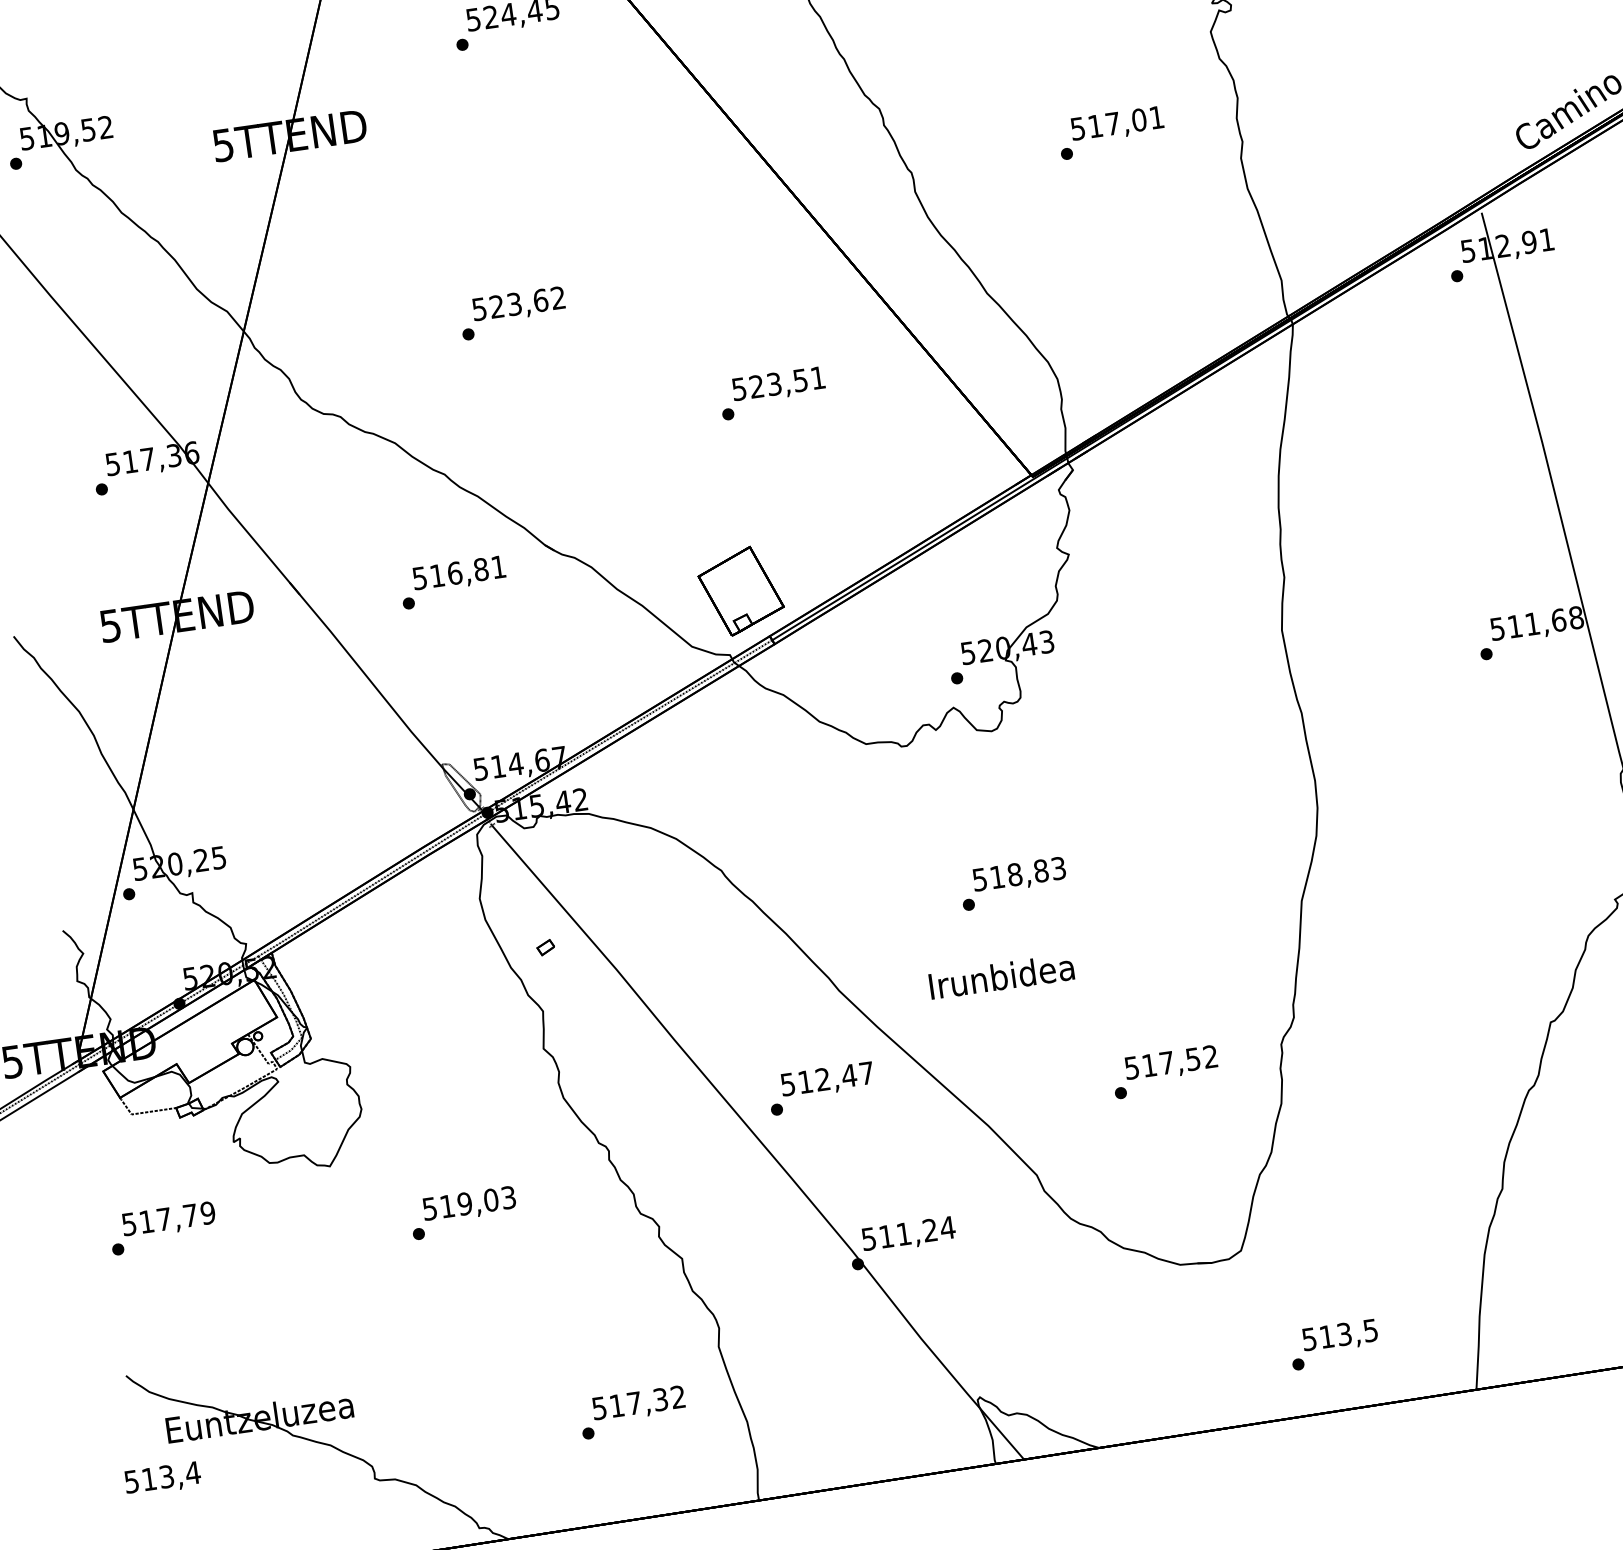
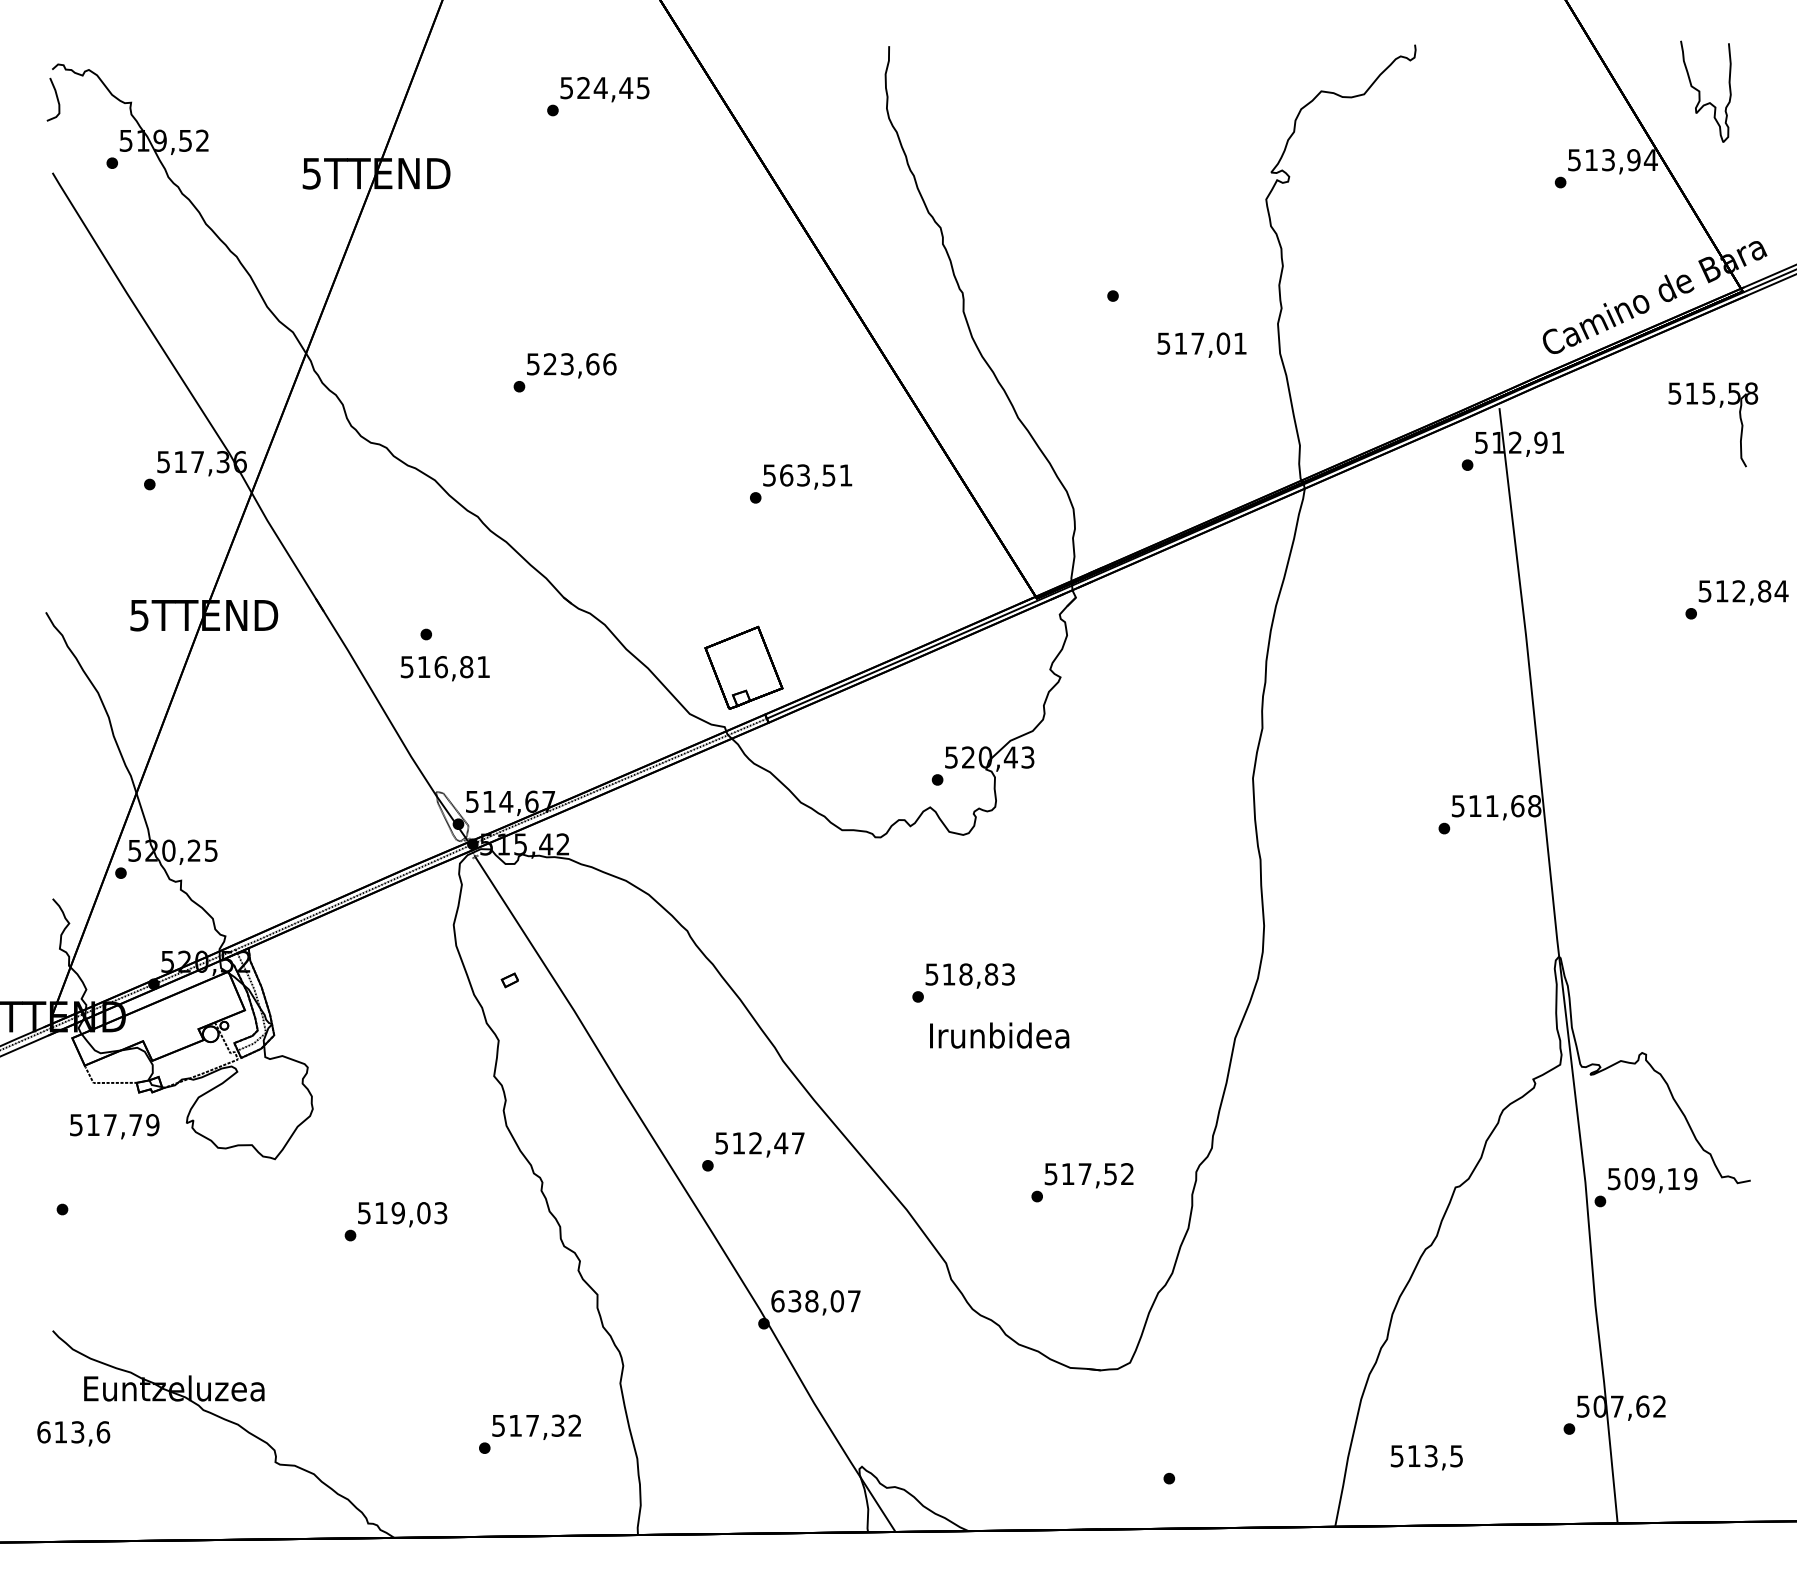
text: (1116, 124) -> (1201, 344), moved
text: (558, 298) -> (609, 364), 523,62 -> 523,66
text: (756, 386) -> (786, 475), 523,51 -> 563,51
text: (458, 574) -> (444, 668), moved
text: (1001, 976) -> (999, 1035), moved
text: (168, 1220) -> (114, 1126), moved
text: (908, 1233) -> (816, 1301), 511,24 -> 638,07
text: (1339, 1336) -> (1426, 1457), moved
text: (162, 1477) -> (73, 1432), 513,4 -> 613,6

